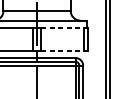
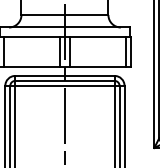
line: (62, 28) -> (97, 37), dashed -> solid
line: (62, 51) -> (97, 67), dashed -> solid

